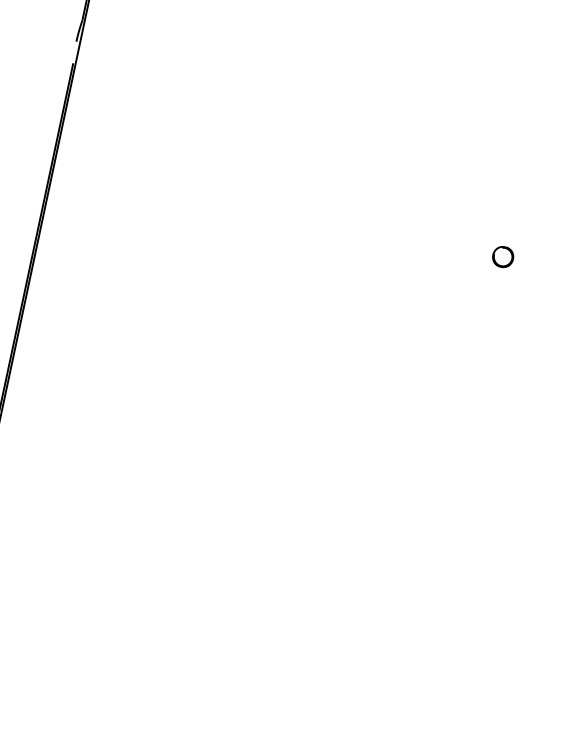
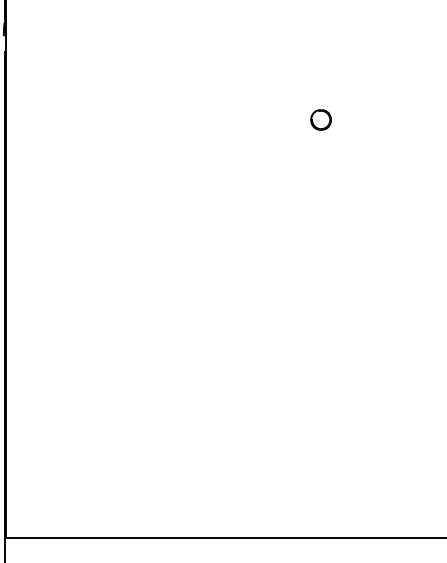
part: (502, 256) -> (320, 119), size x1.43

